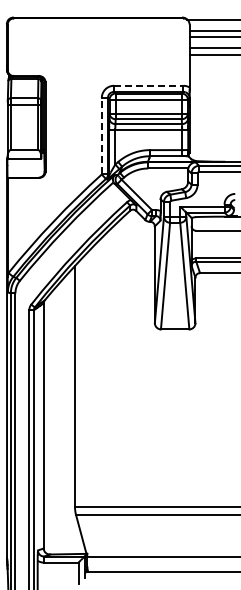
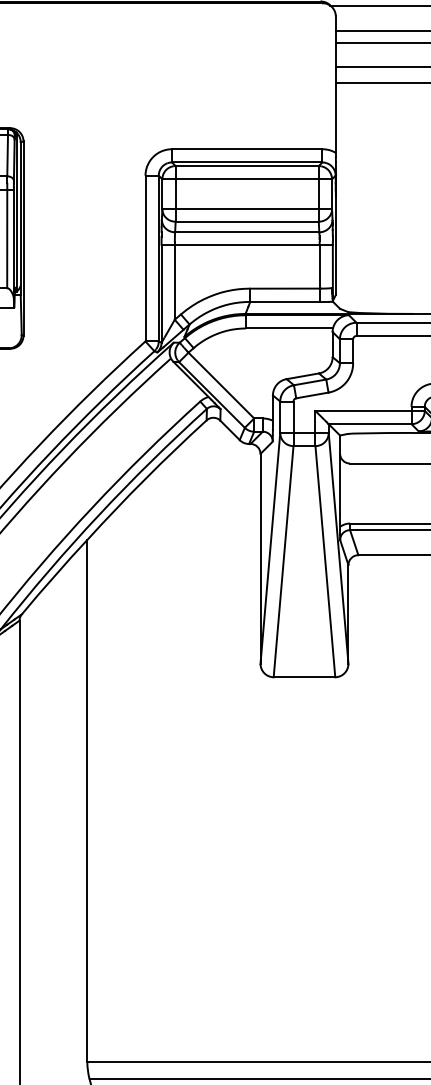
line: (148, 85) -> (246, 148), dashed -> solid
line: (101, 135) -> (144, 256), dashed -> solid

